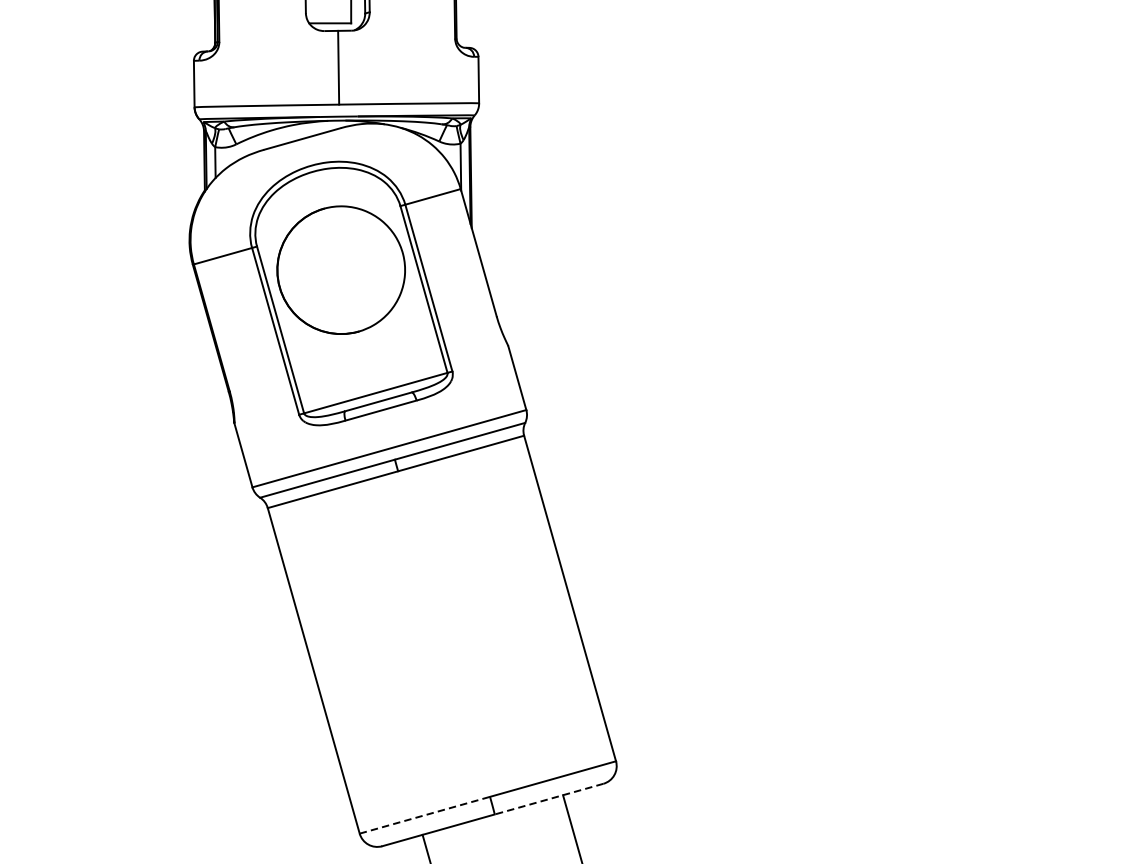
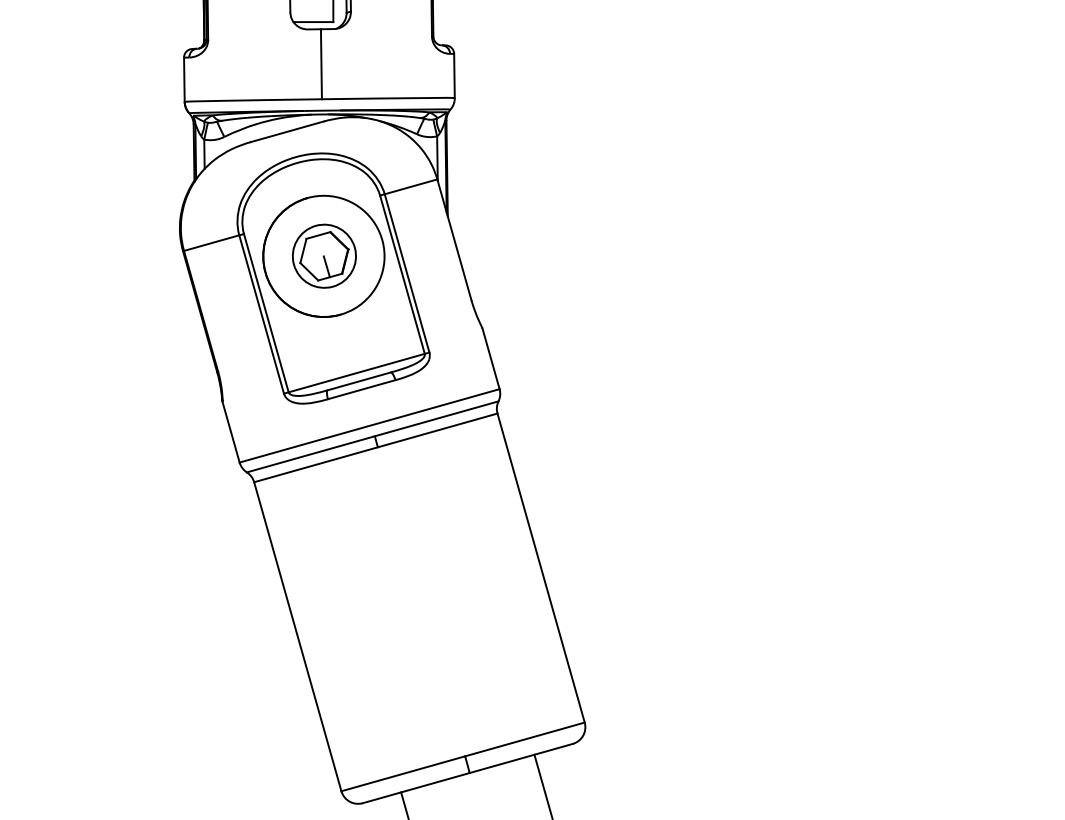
part: (340, 269) -> (323, 255), added
line: (549, 799) -> (521, 758), dashed -> solid
line: (425, 814) -> (403, 773), dashed -> solid

